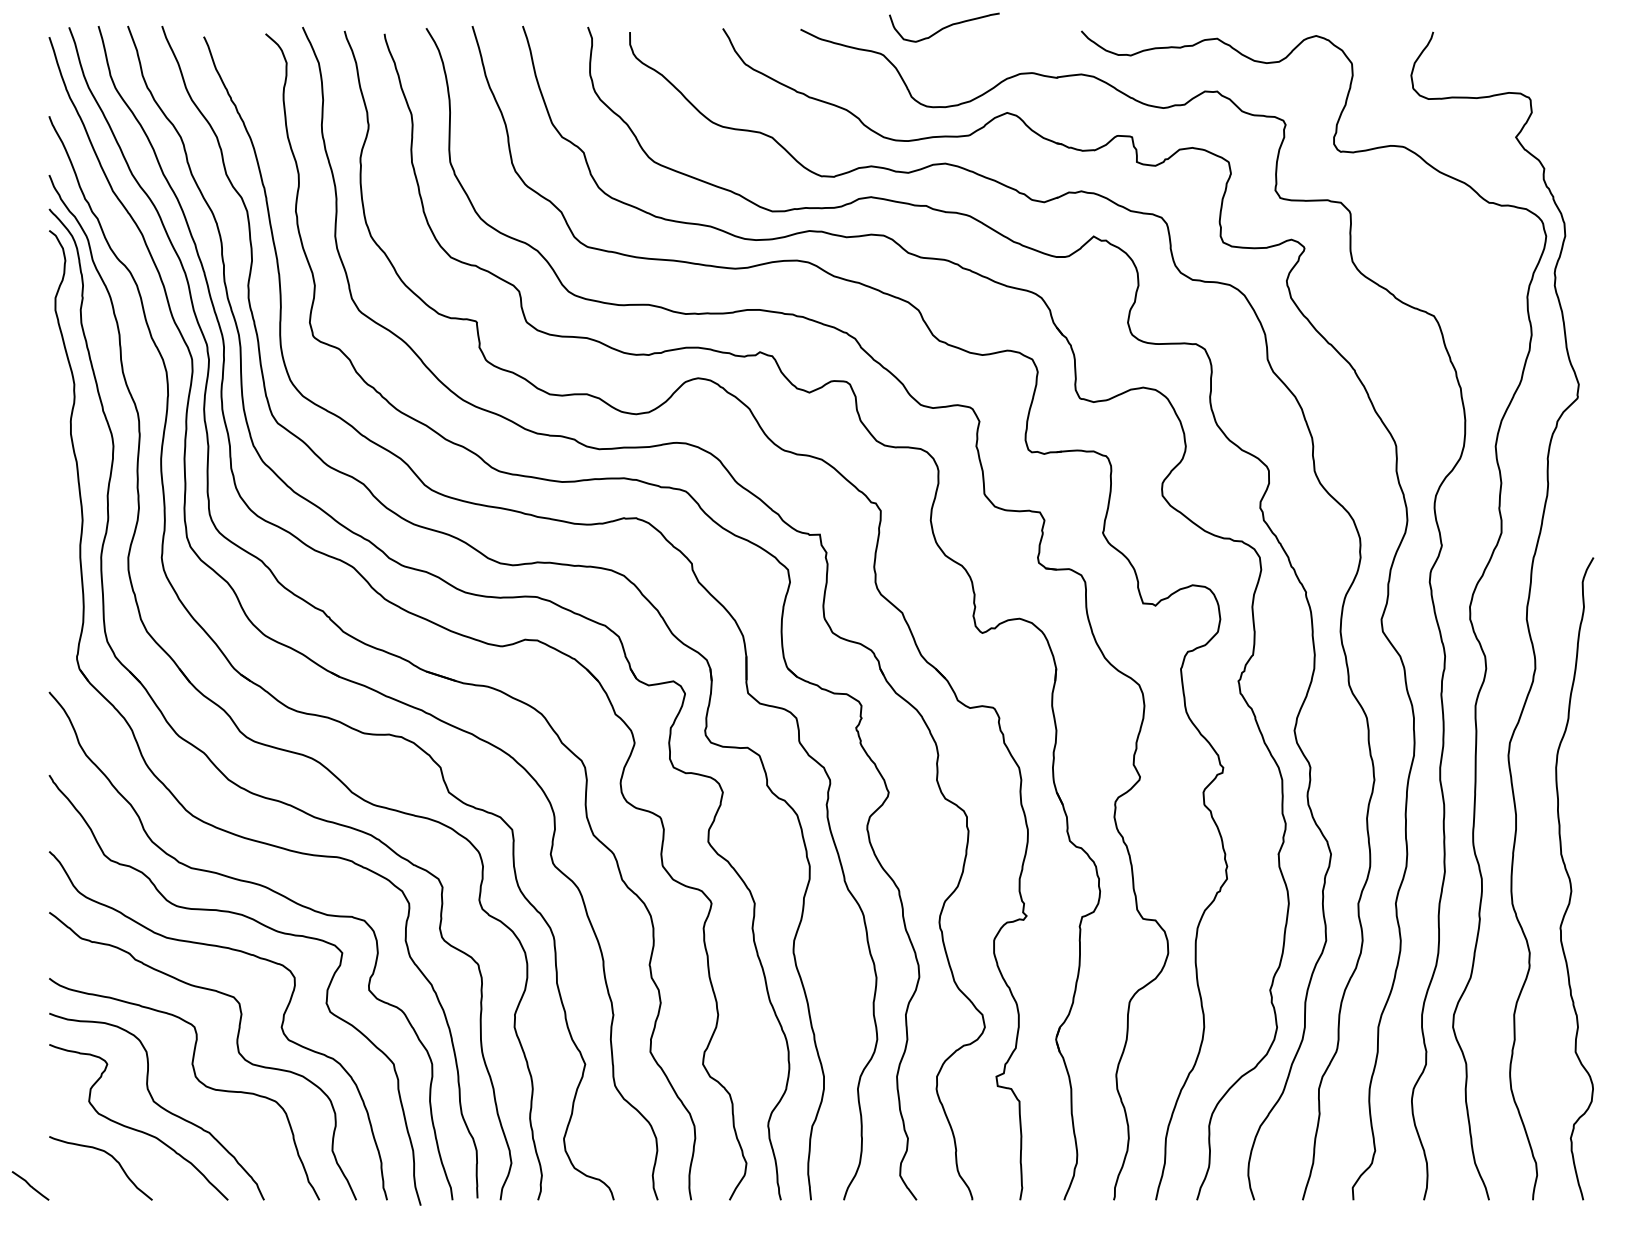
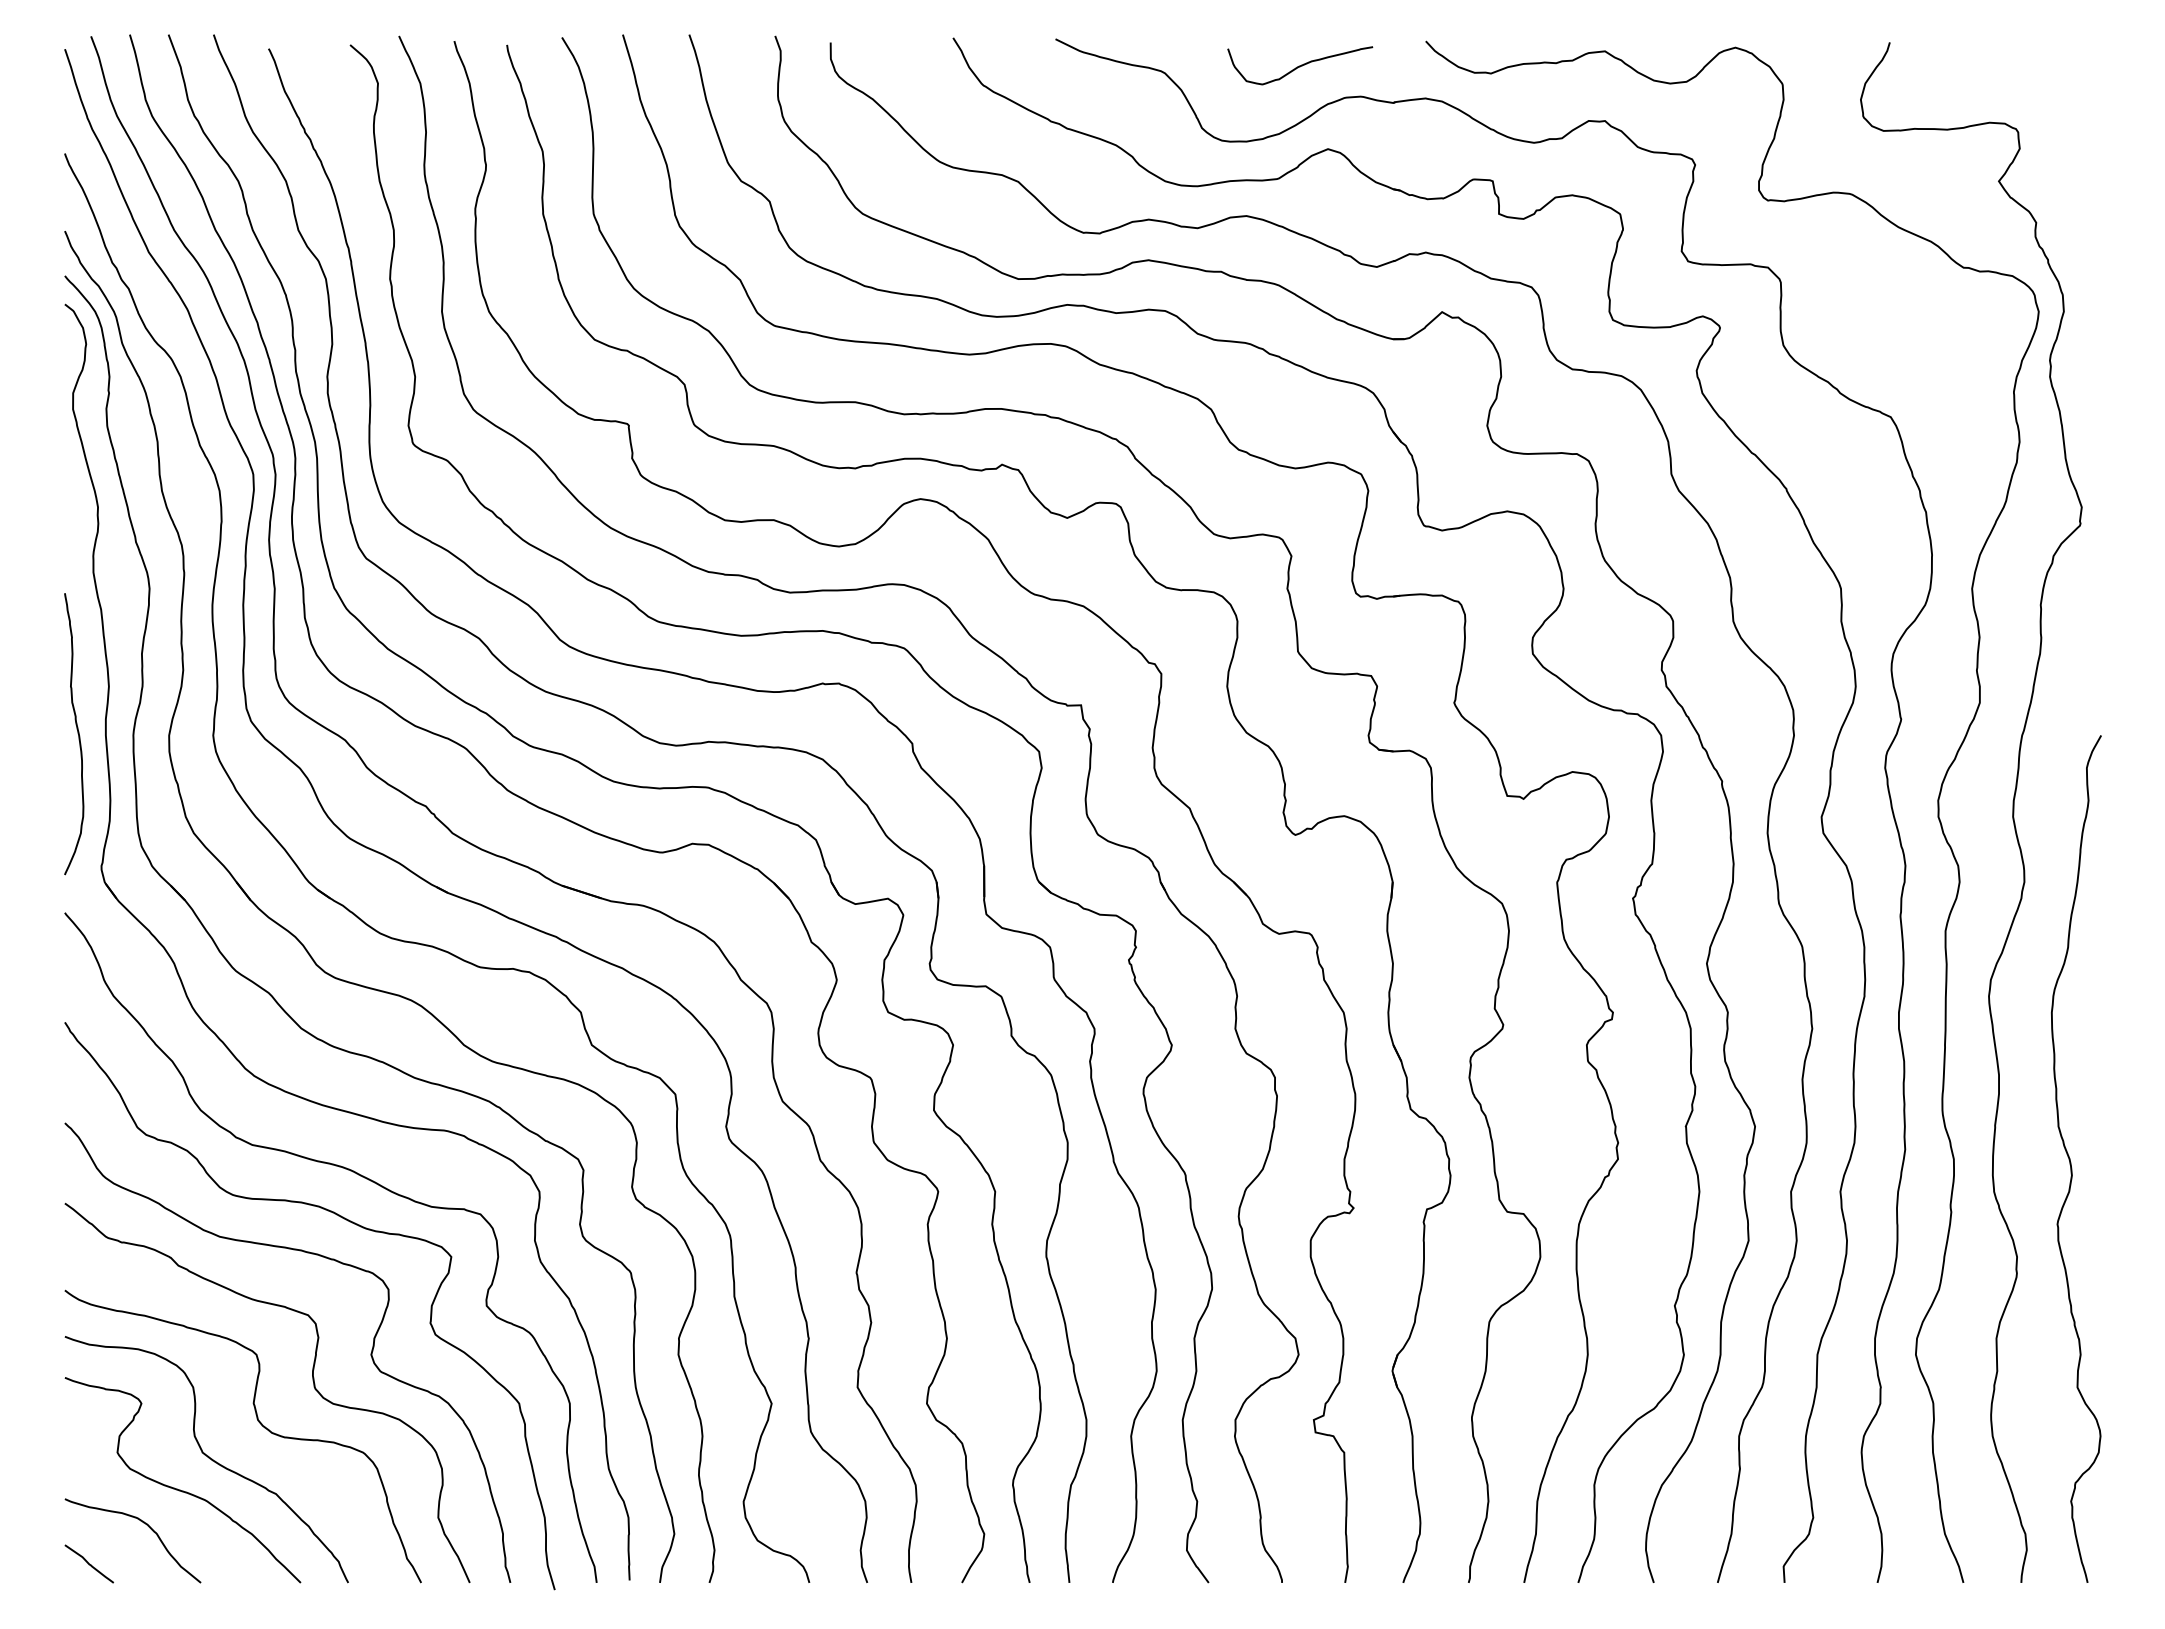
curve: (944, 27) -> (1300, 65), moved
curve: (58, 556) -> (77, 733), added
curve: (29, 1185) -> (88, 1563), moved

